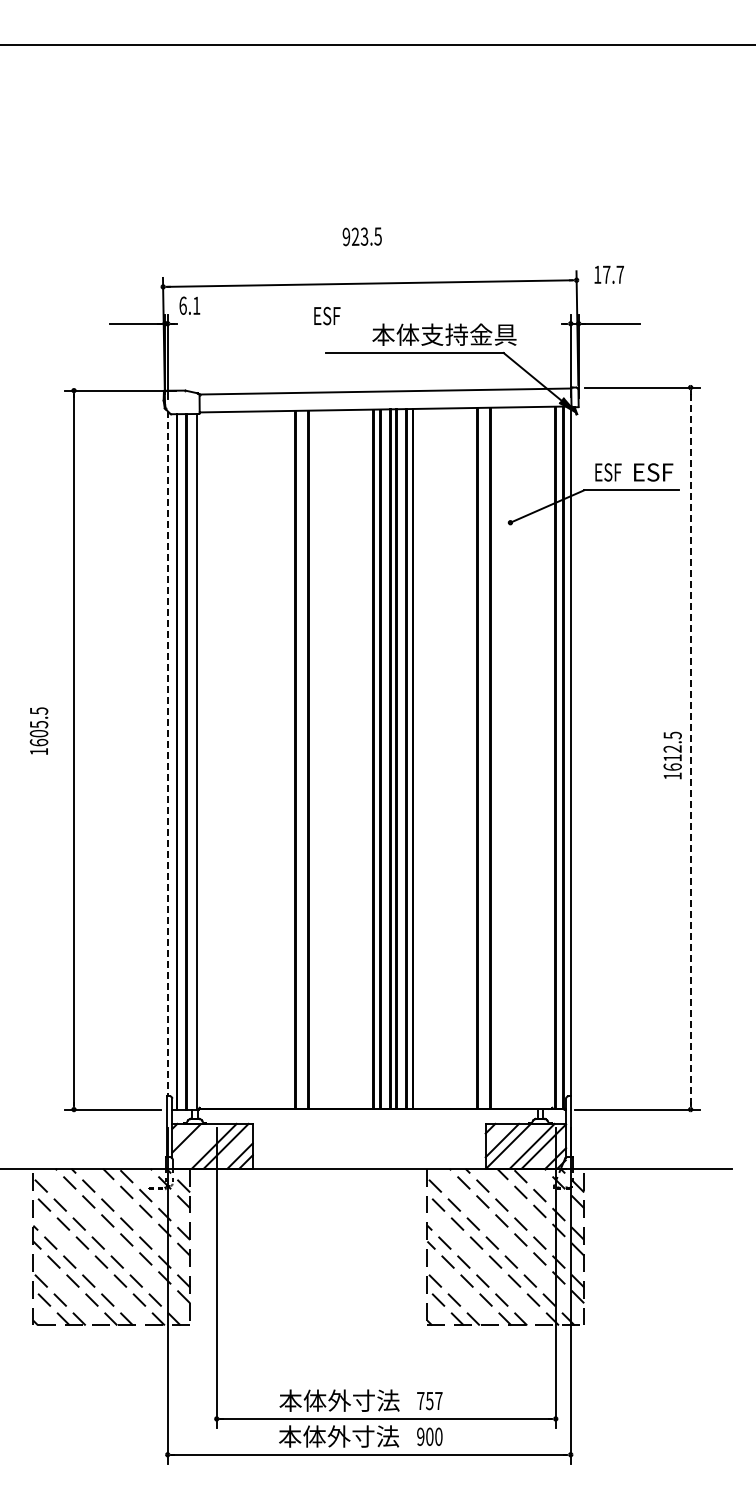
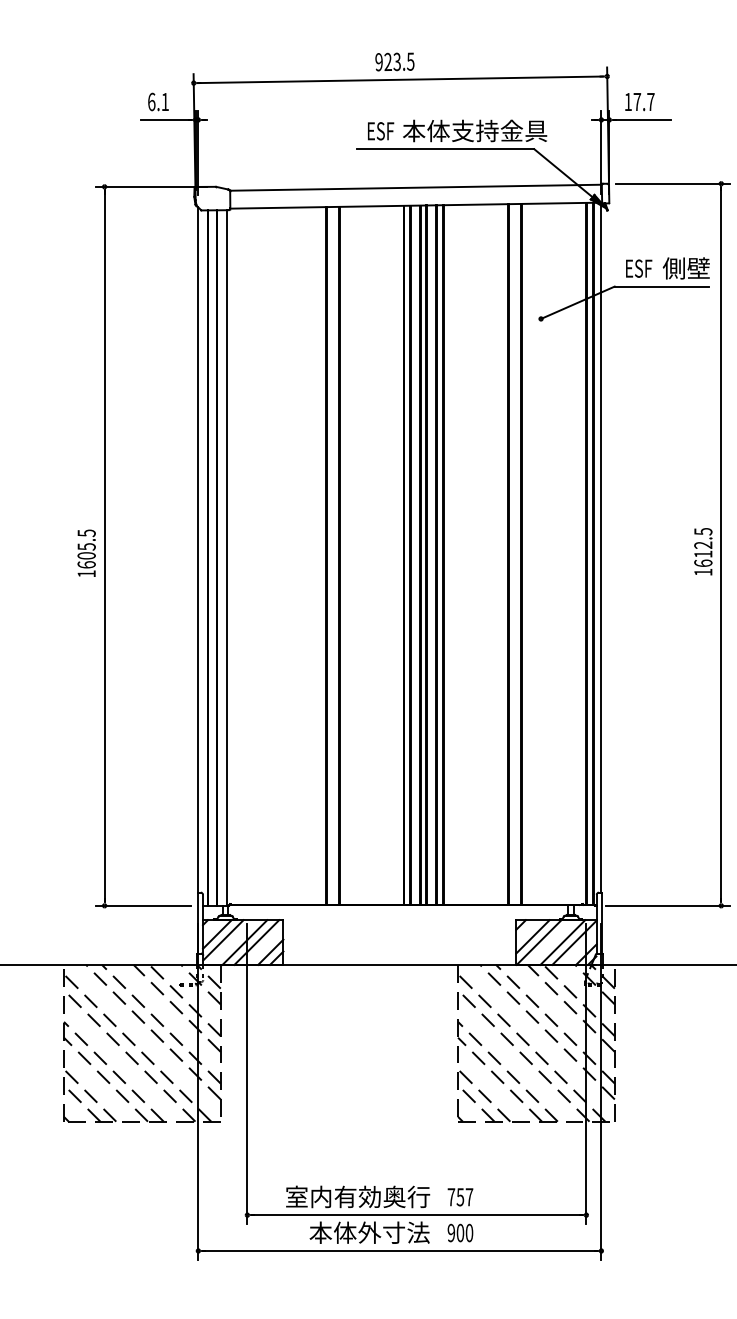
text: (361, 236) -> (394, 61), moved
text: (608, 274) -> (639, 101), moved
text: (189, 305) -> (158, 101), moved
text: (327, 315) -> (381, 130), moved
text: (655, 472) -> (686, 268), ESF -> 側壁
text: (38, 730) -> (86, 552), moved
line: (690, 748) -> (721, 544), dashed -> solid
line: (167, 753) -> (198, 549), dashed -> solid
line: (192, 1143) -> (223, 939), added
text: (327, 1400) -> (358, 1196), 本体外寸法 -> 室内有効奥行

